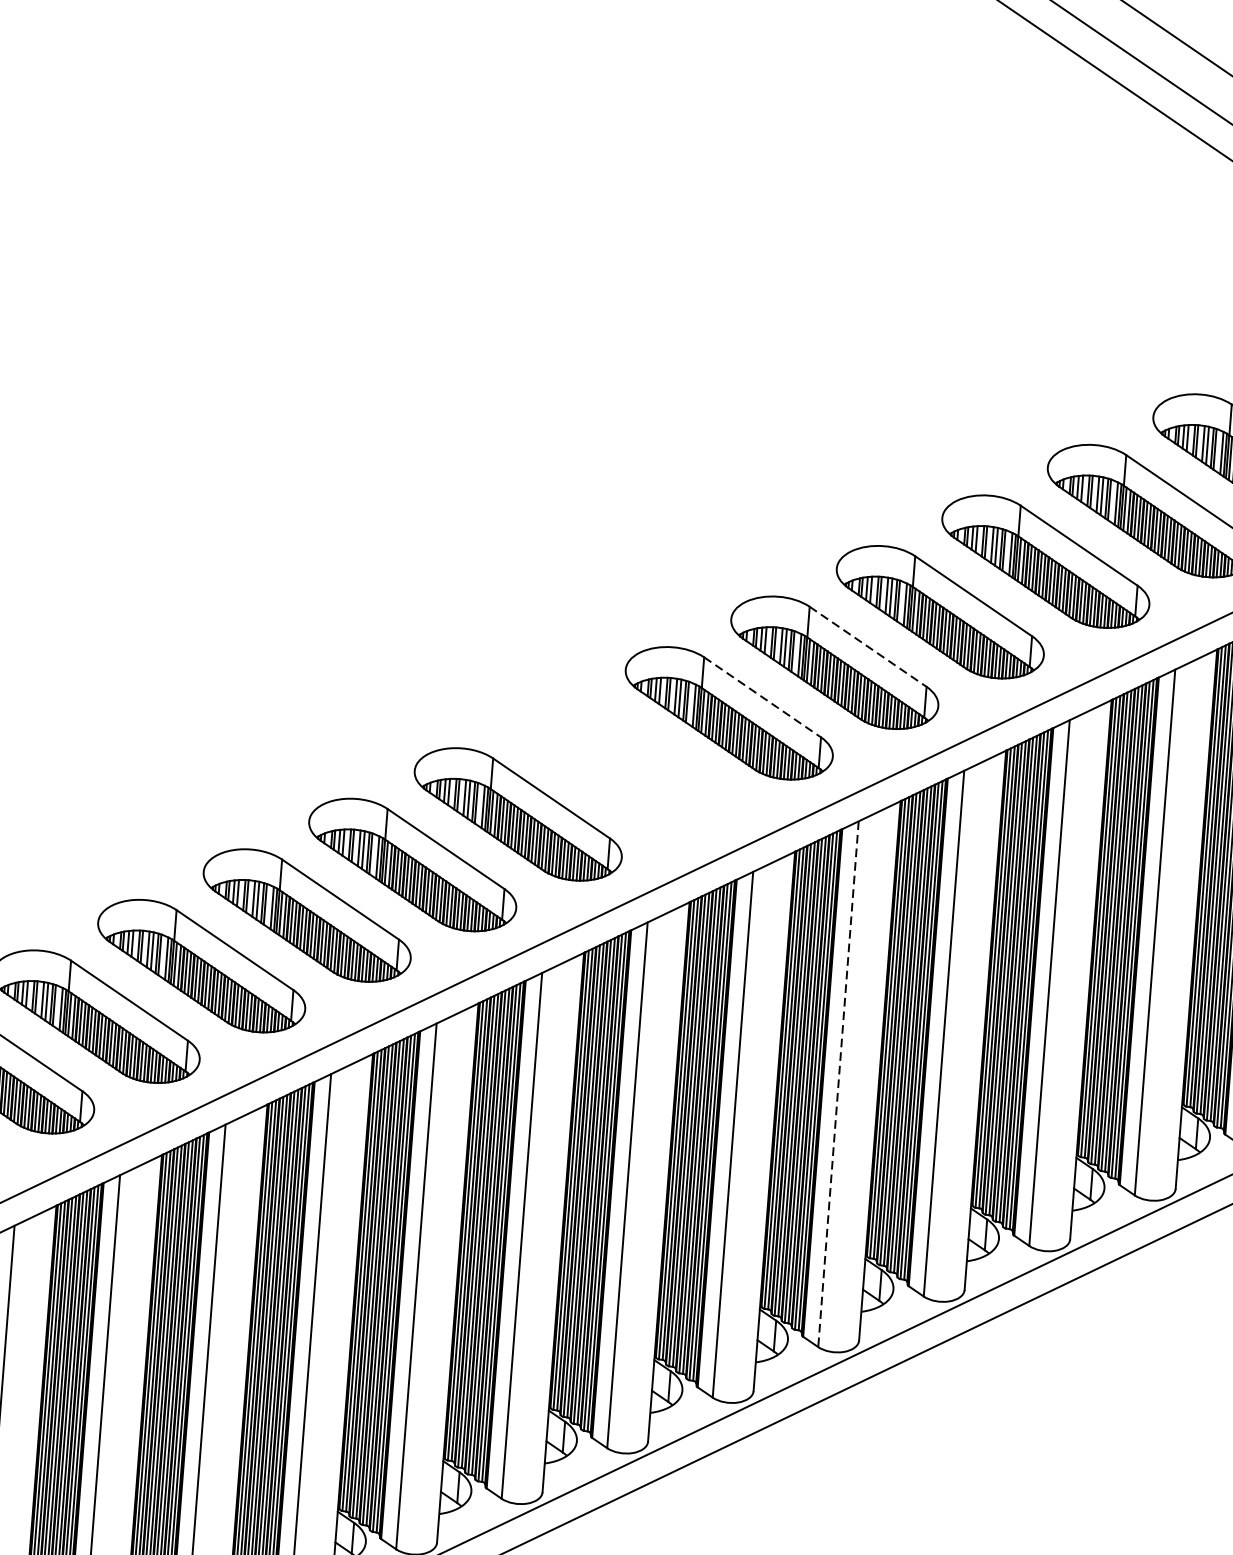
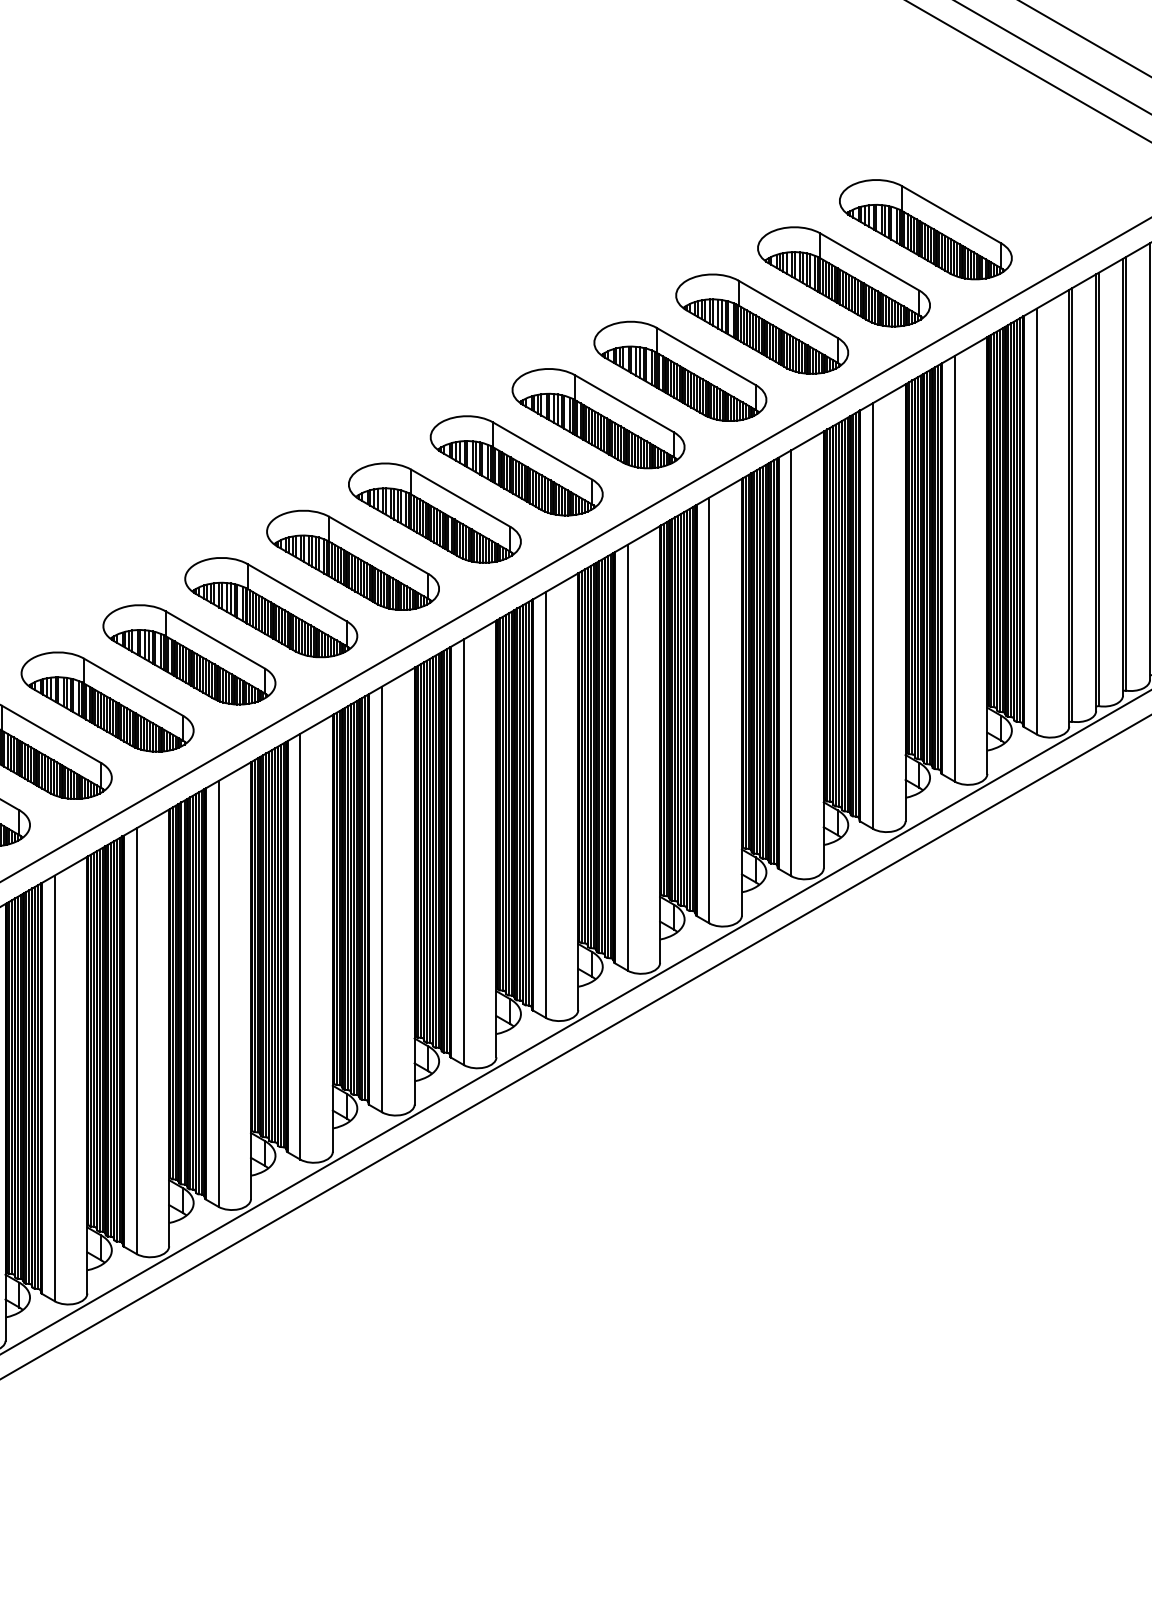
line: (868, 646) -> (624, 403), dashed -> solid
line: (763, 698) -> (543, 451), dashed -> solid
part: (623, 763) -> (434, 512), added
line: (838, 1083) -> (627, 757), dashed -> solid

